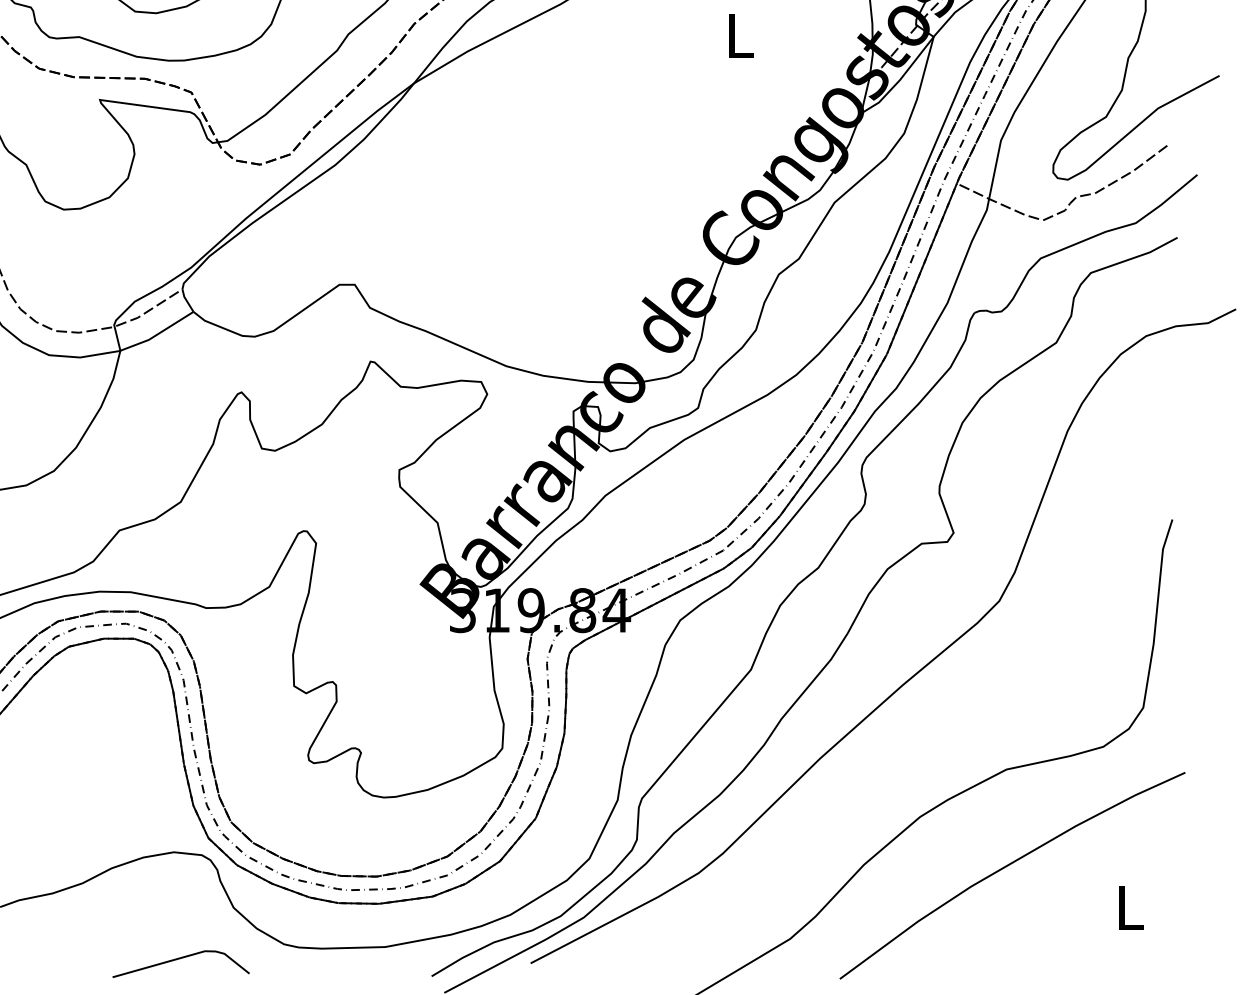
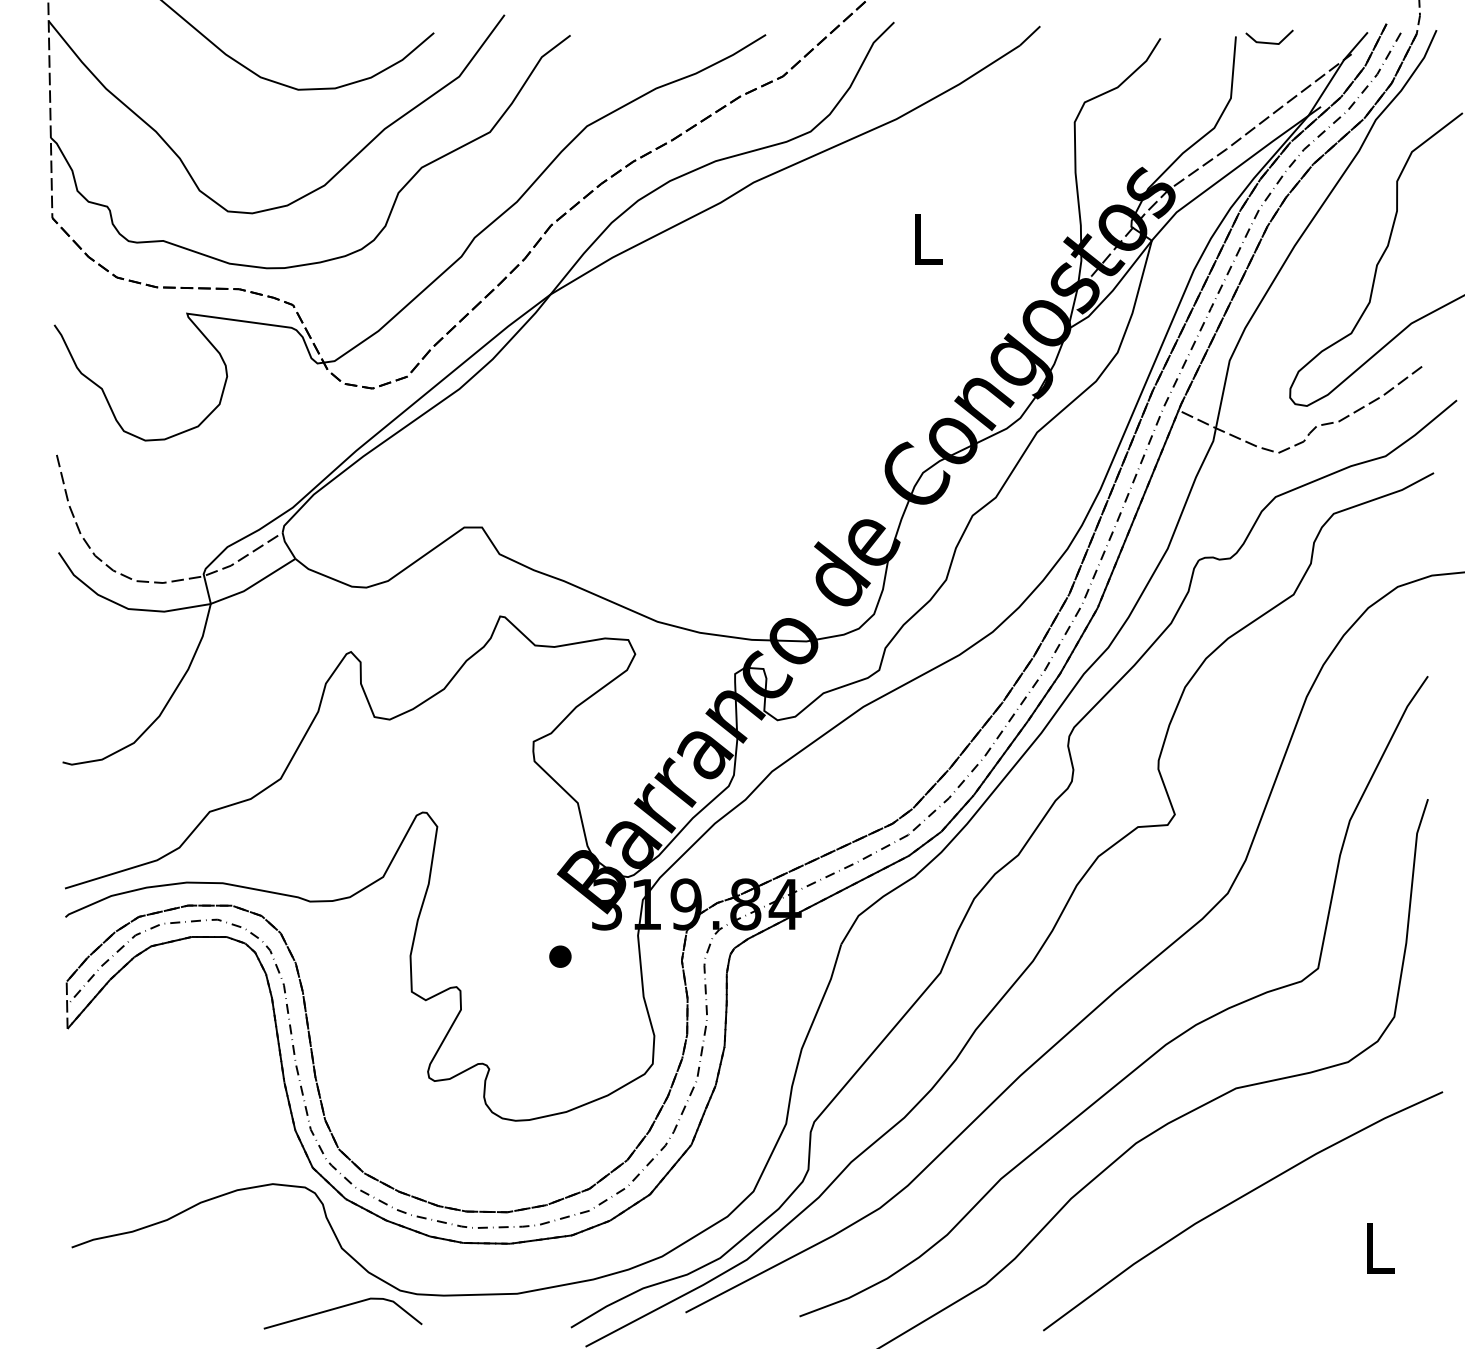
part: (422, 655) -> (560, 956), added
curve: (941, 734) -> (1160, 1047), added
line: (178, 959) -> (340, 1308), moved

